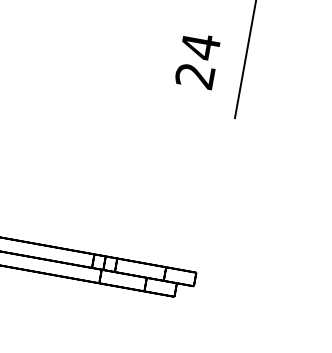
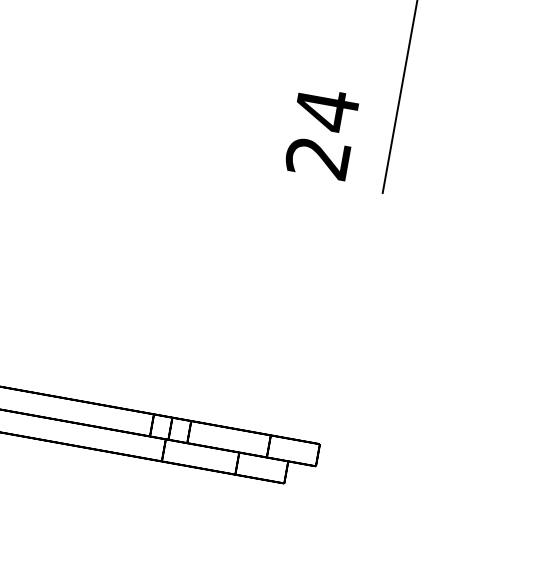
text: (197, 62) -> (321, 136), moved

